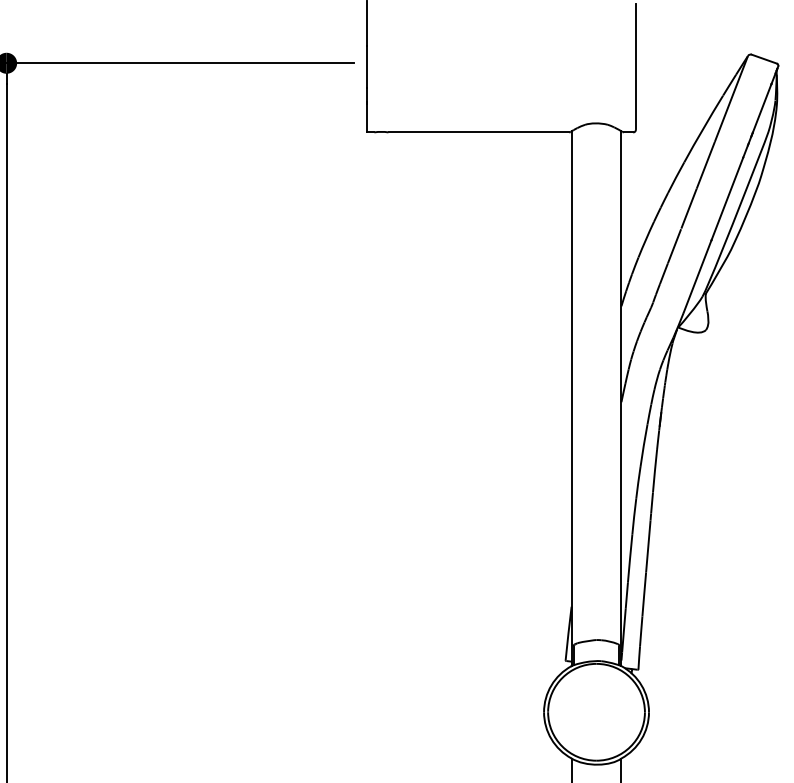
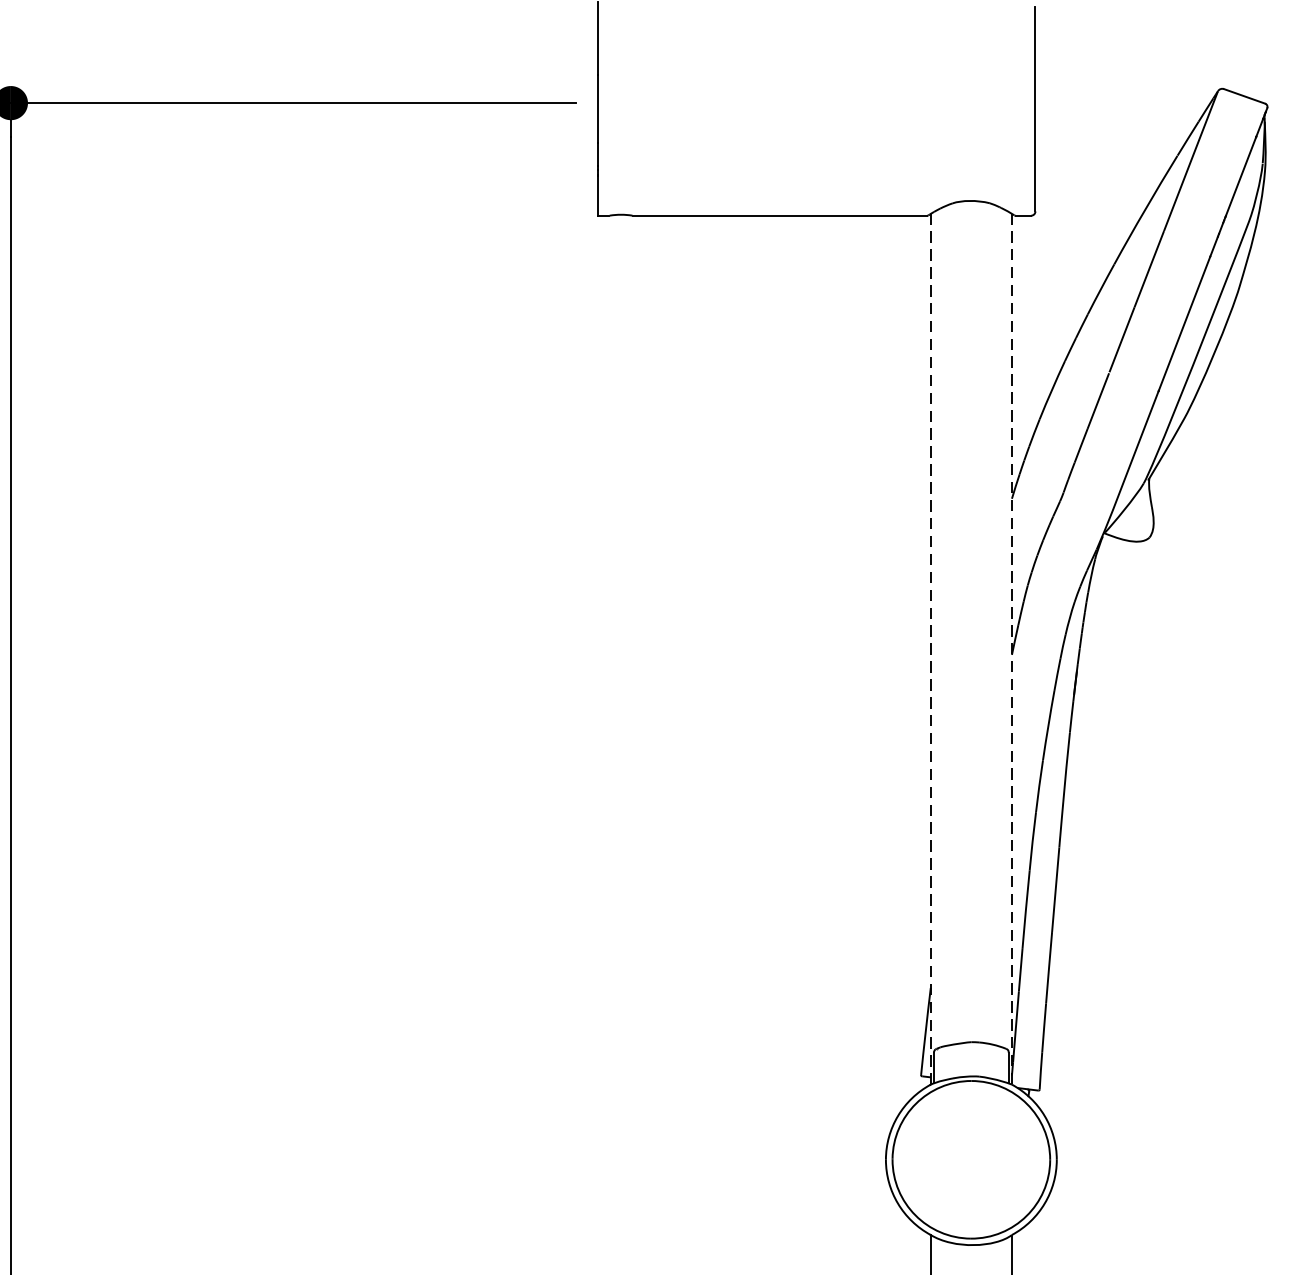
line: (571, 398) -> (930, 648), solid -> dashed
line: (621, 398) -> (1012, 648), solid -> dashed

